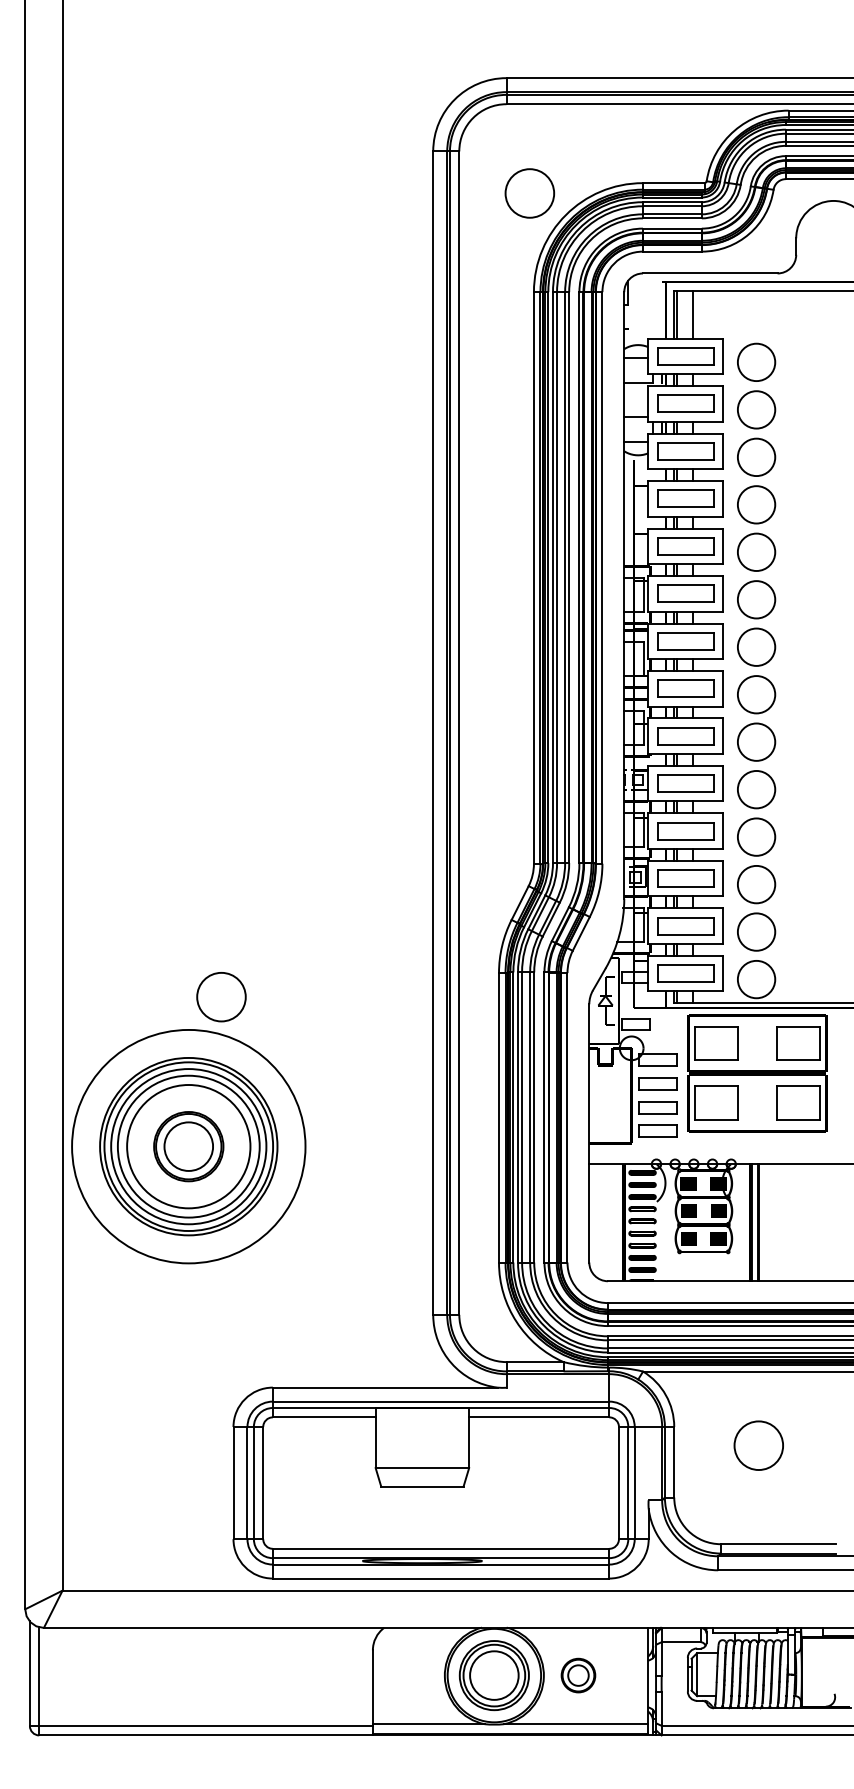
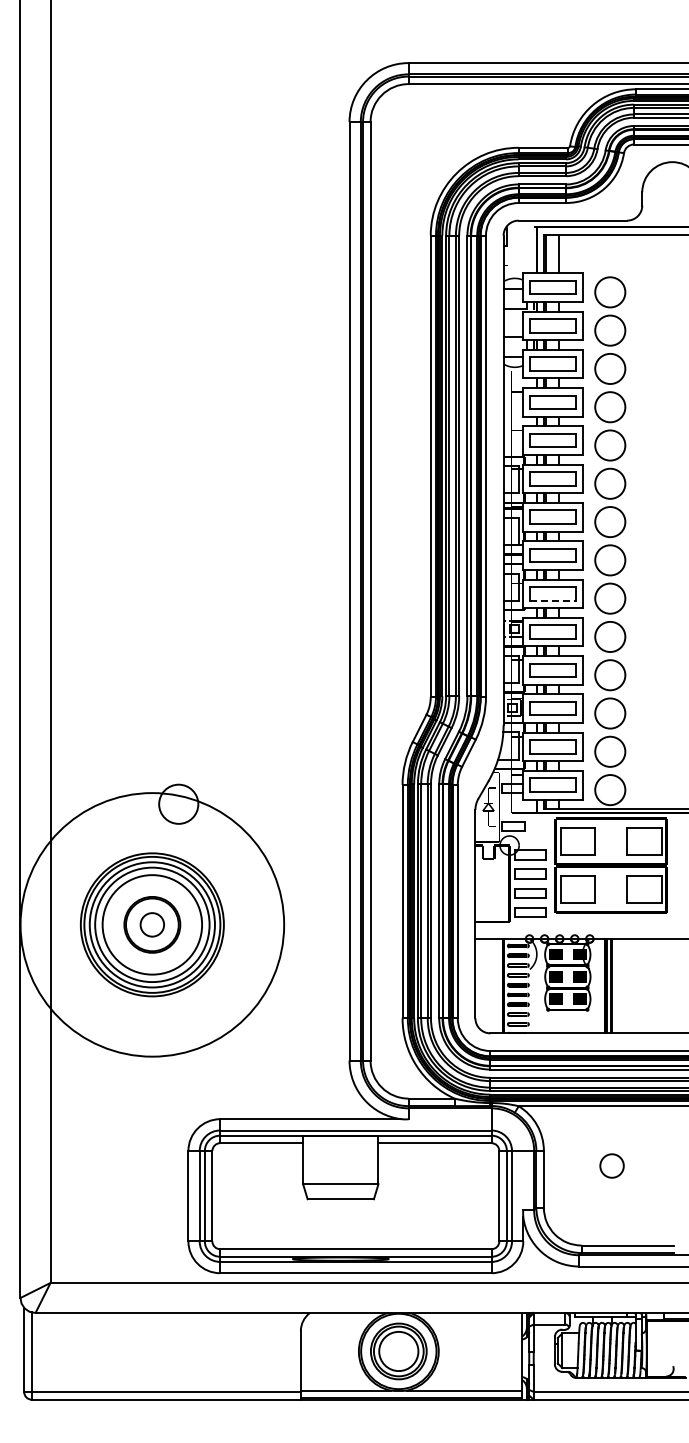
circle: (529, 192) -> (427, 155), removed
line: (686, 744) -> (553, 600), solid -> dashed
circle: (187, 1146) -> (151, 924), size x0.6
circle: (188, 1146) -> (152, 924), size x1.4
circle: (758, 1445) -> (611, 1165), size x0.6
part: (578, 1675) -> (466, 1351), removed

